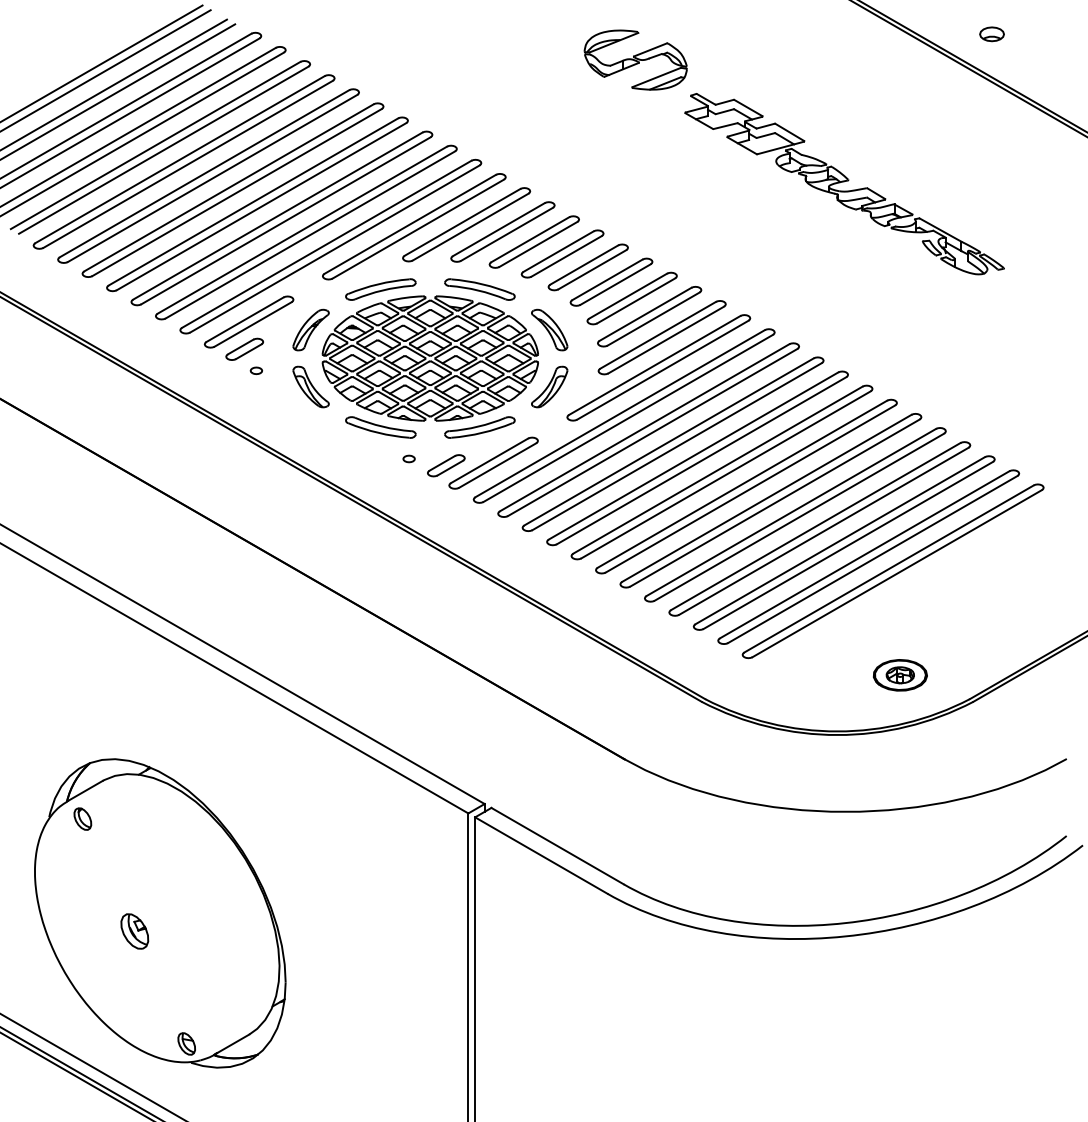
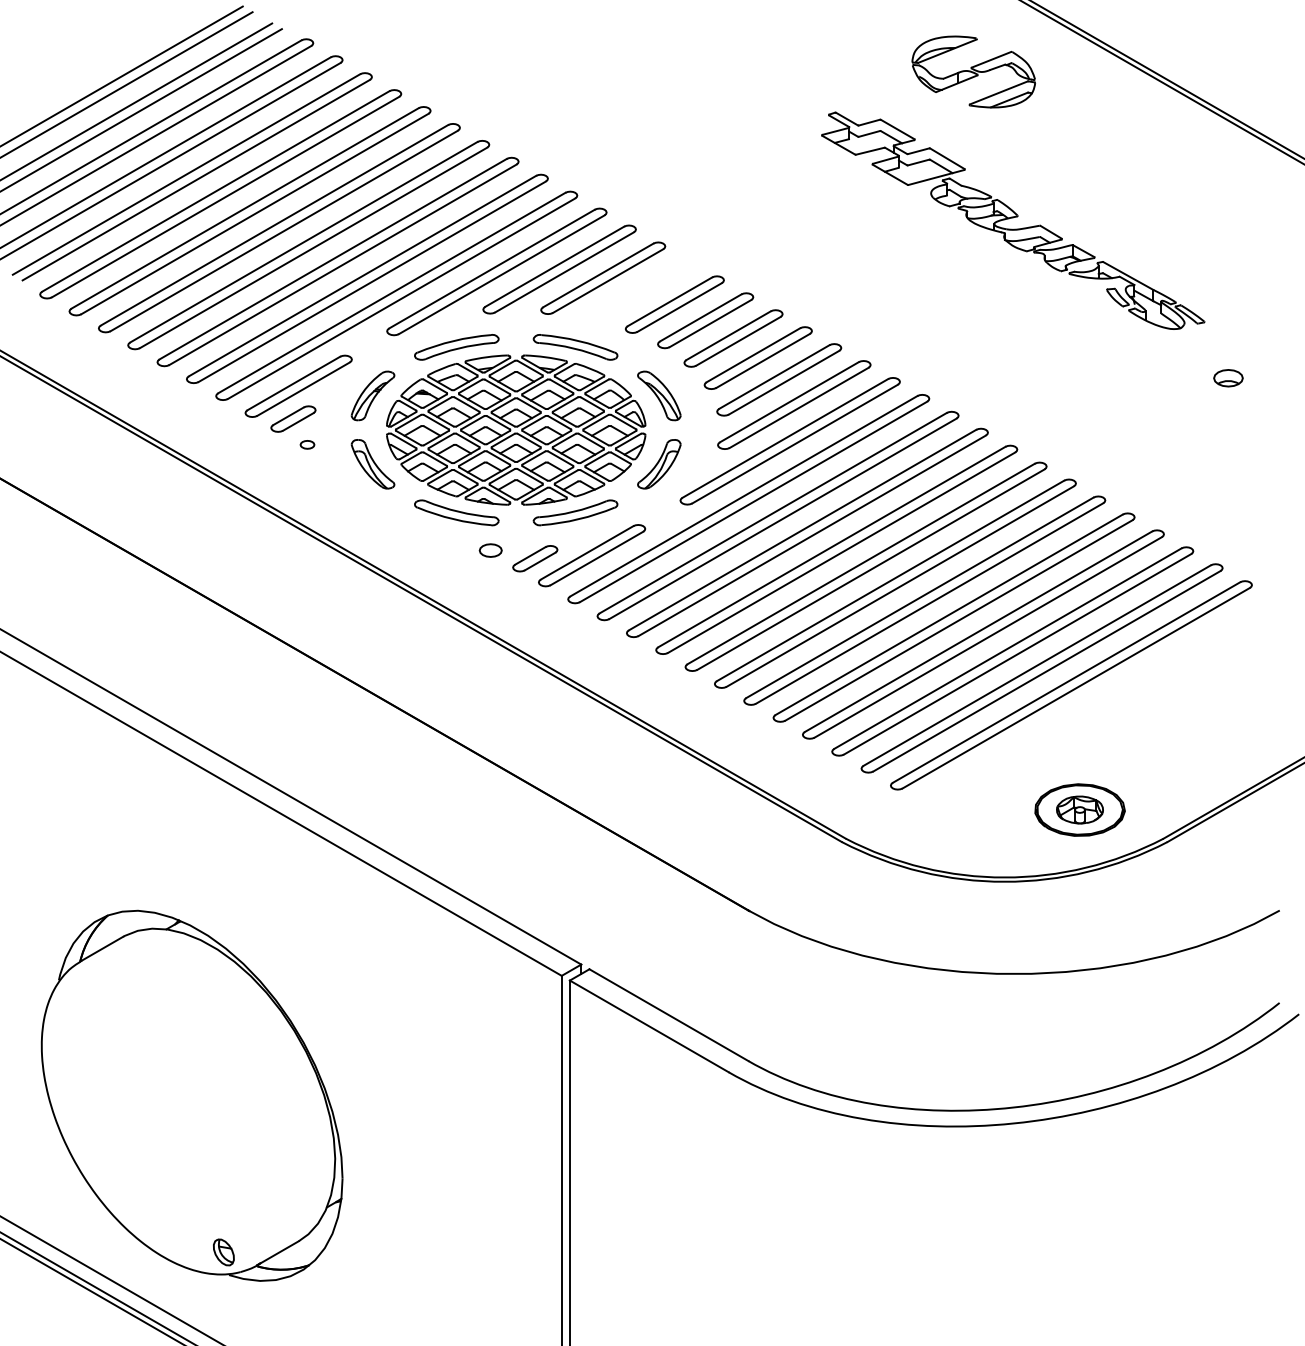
part: (991, 34) -> (1227, 378), moved
part: (635, 59) -> (973, 71), moved
part: (533, 241) -> (639, 289), removed
part: (408, 458) -> (489, 550), size x1.6
part: (900, 675) -> (1080, 810), size x1.4
part: (82, 818) -> (98, 981), removed
part: (134, 931) -> (161, 1117), removed

